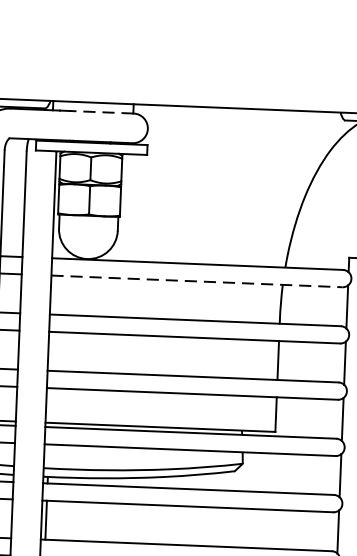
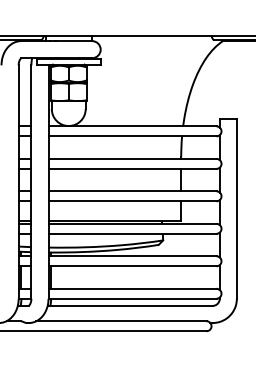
line: (103, 113) -> (74, 41), dashed -> solid
line: (198, 281) -> (133, 136), dashed -> solid

